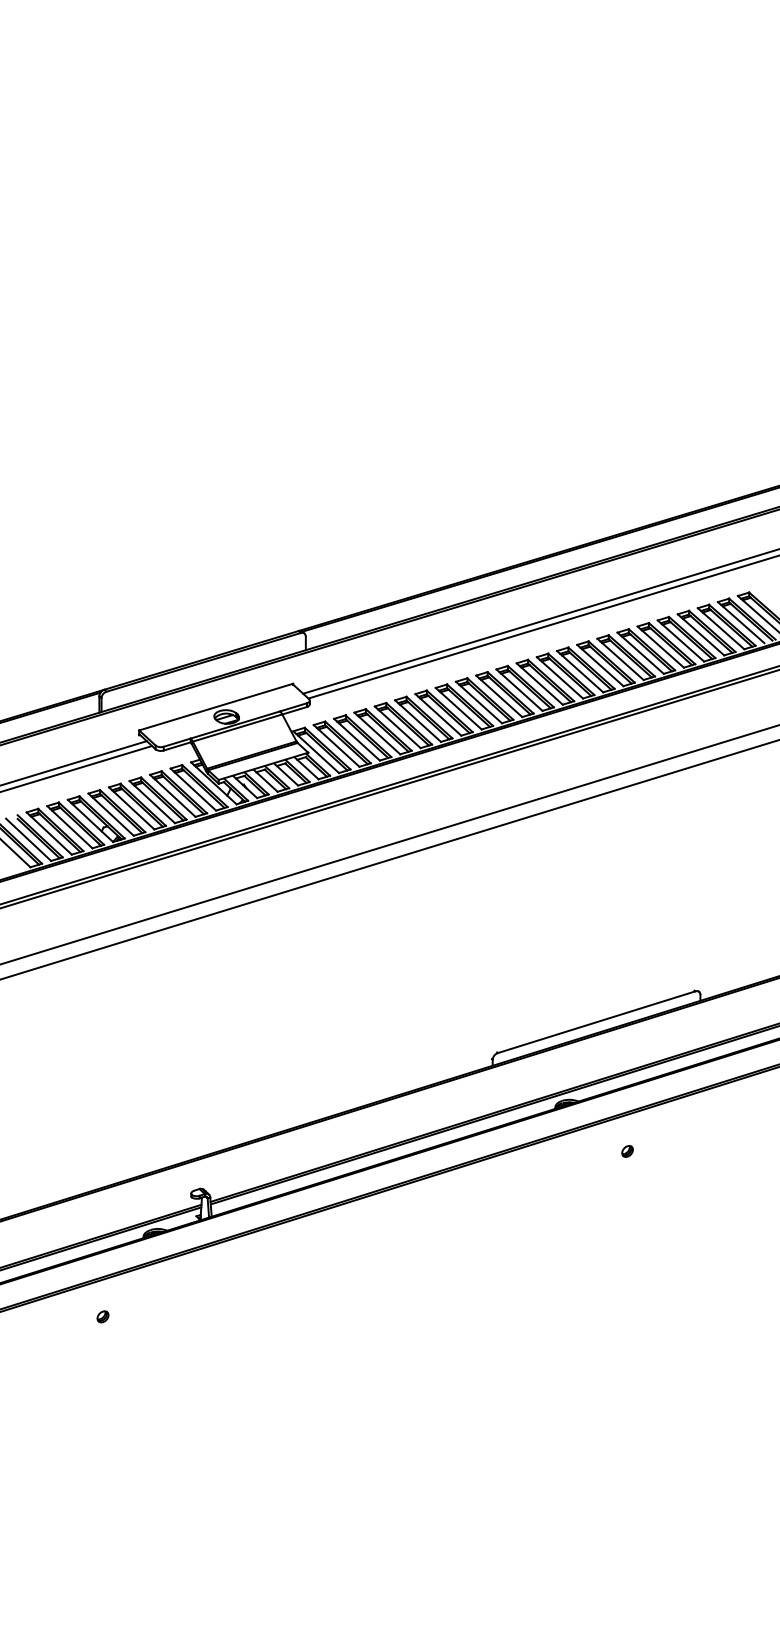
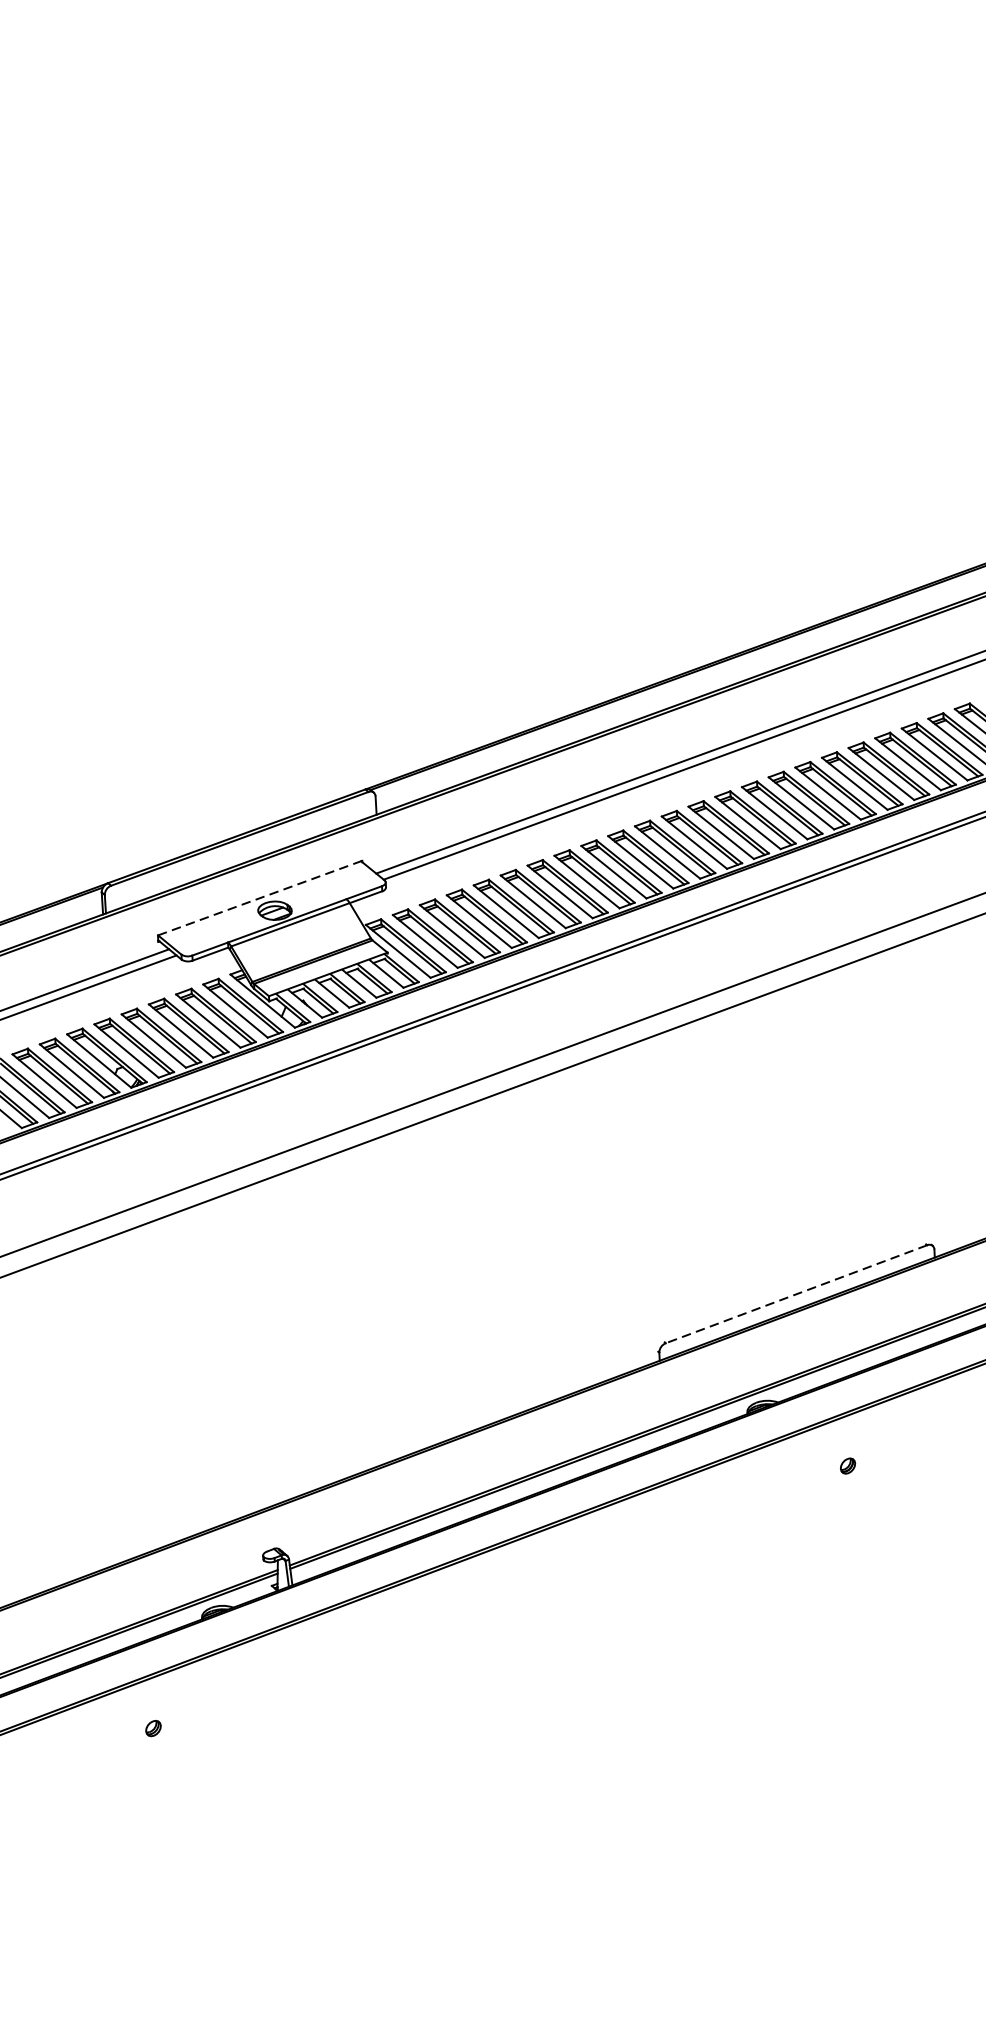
line: (216, 707) -> (260, 898), solid -> dashed
line: (596, 1022) -> (796, 1294), solid -> dashed

